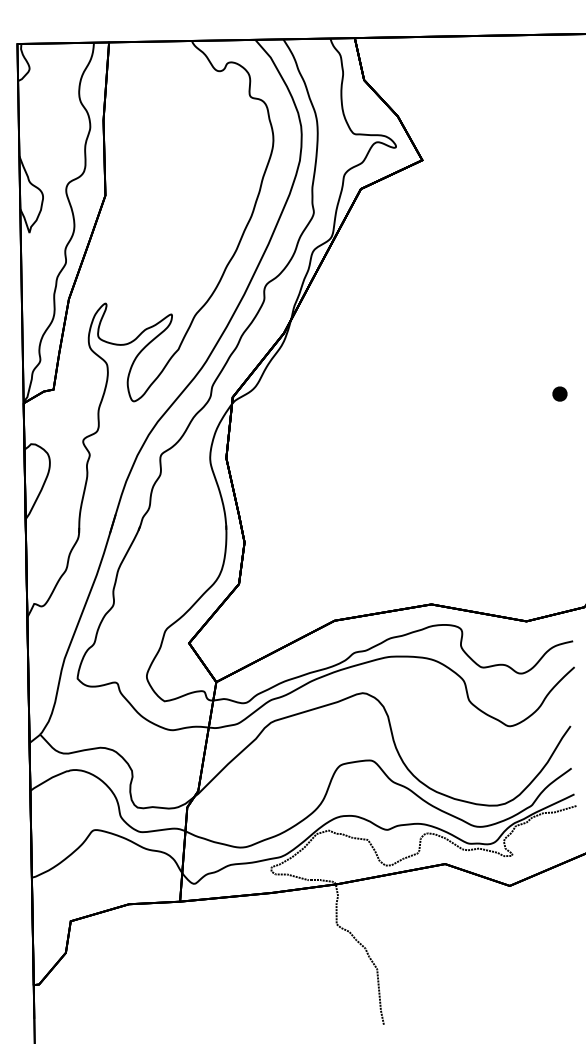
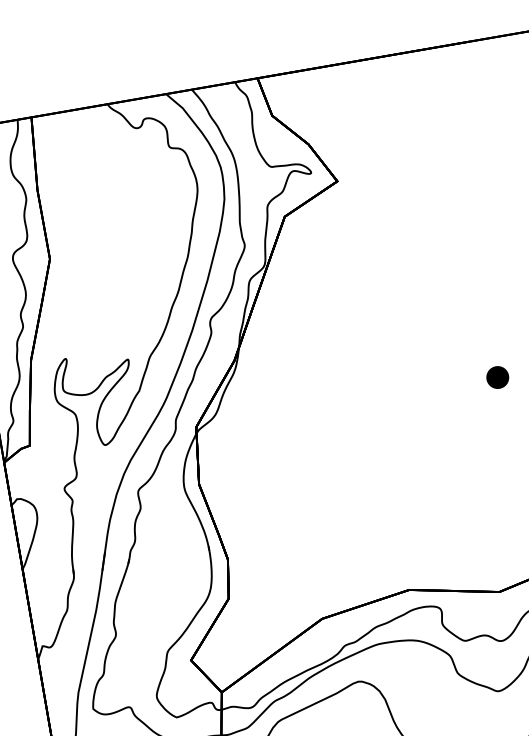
part: (559, 393) -> (497, 377), size x1.6

